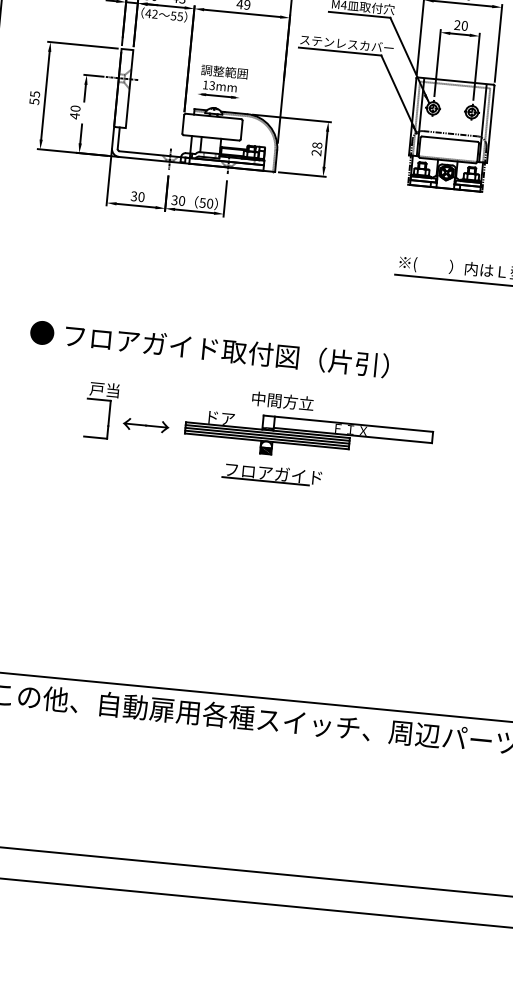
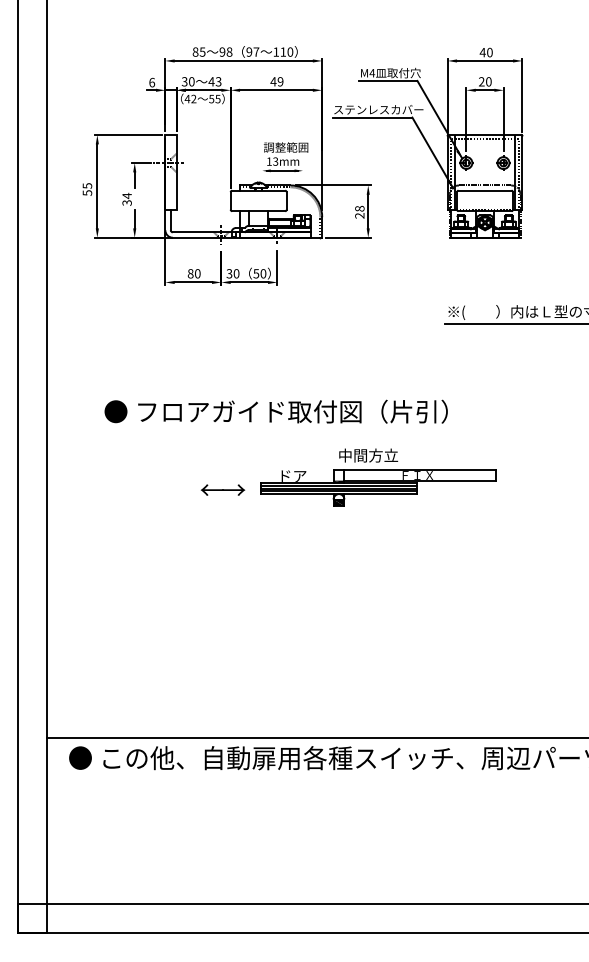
part: (222, 82) -> (285, 157), moved
text: (74, 112) -> (126, 199), 40 -> 34
text: (133, 196) -> (190, 273), 30 -> 80
text: (282, 401) -> (368, 455), moved
part: (109, 410) -> (186, 479), removed
part: (271, 473) -> (346, 524), removed

